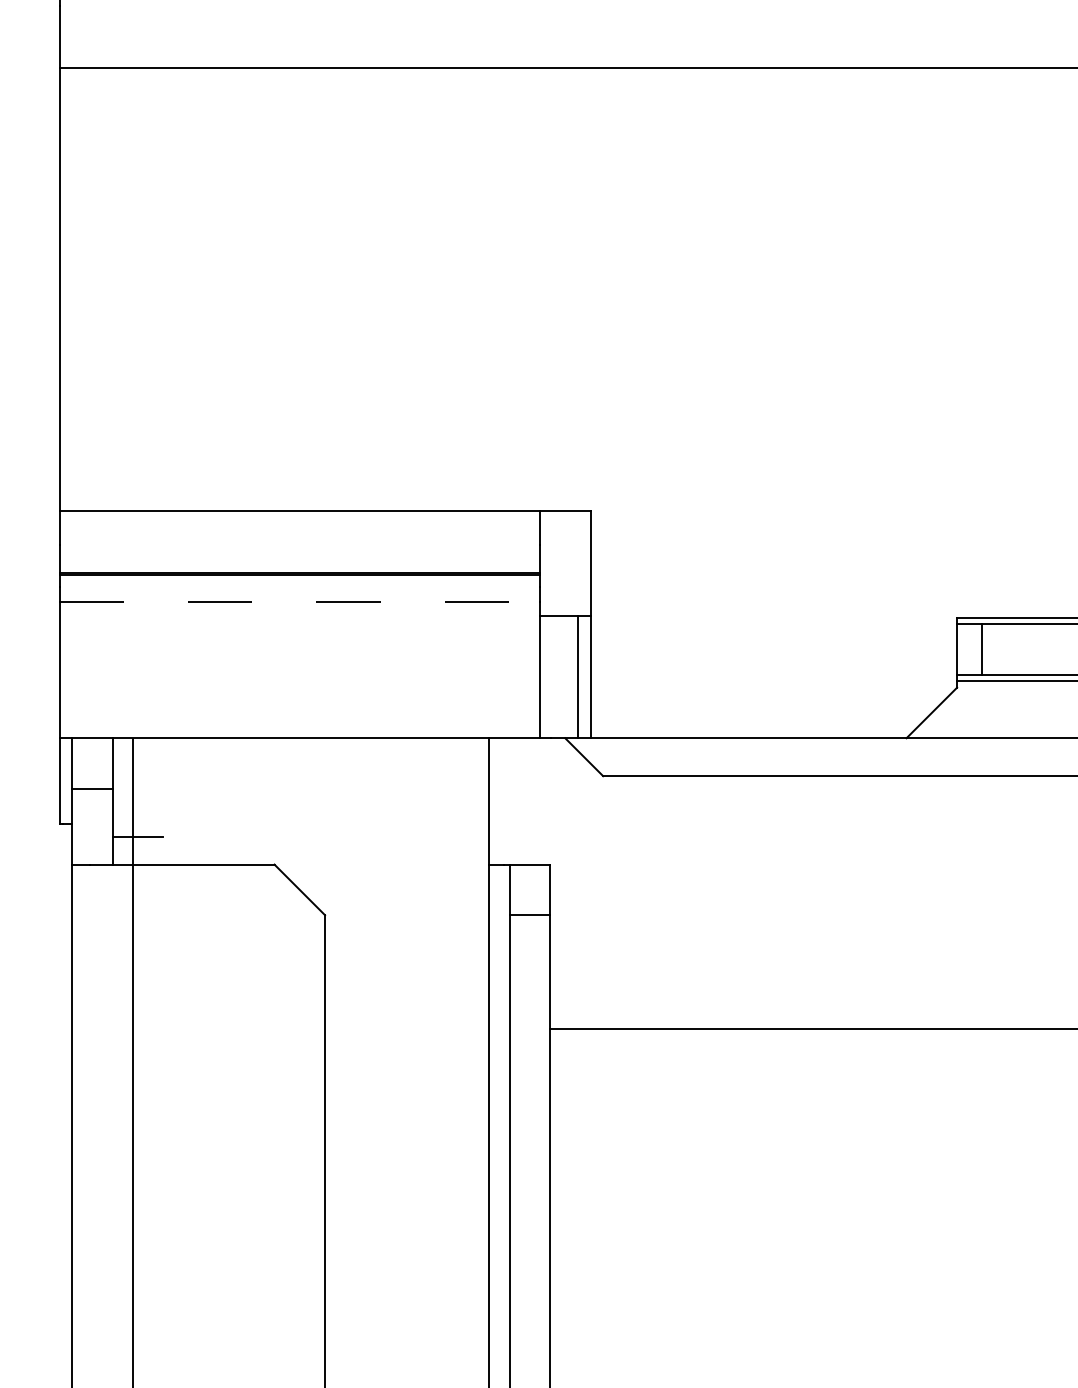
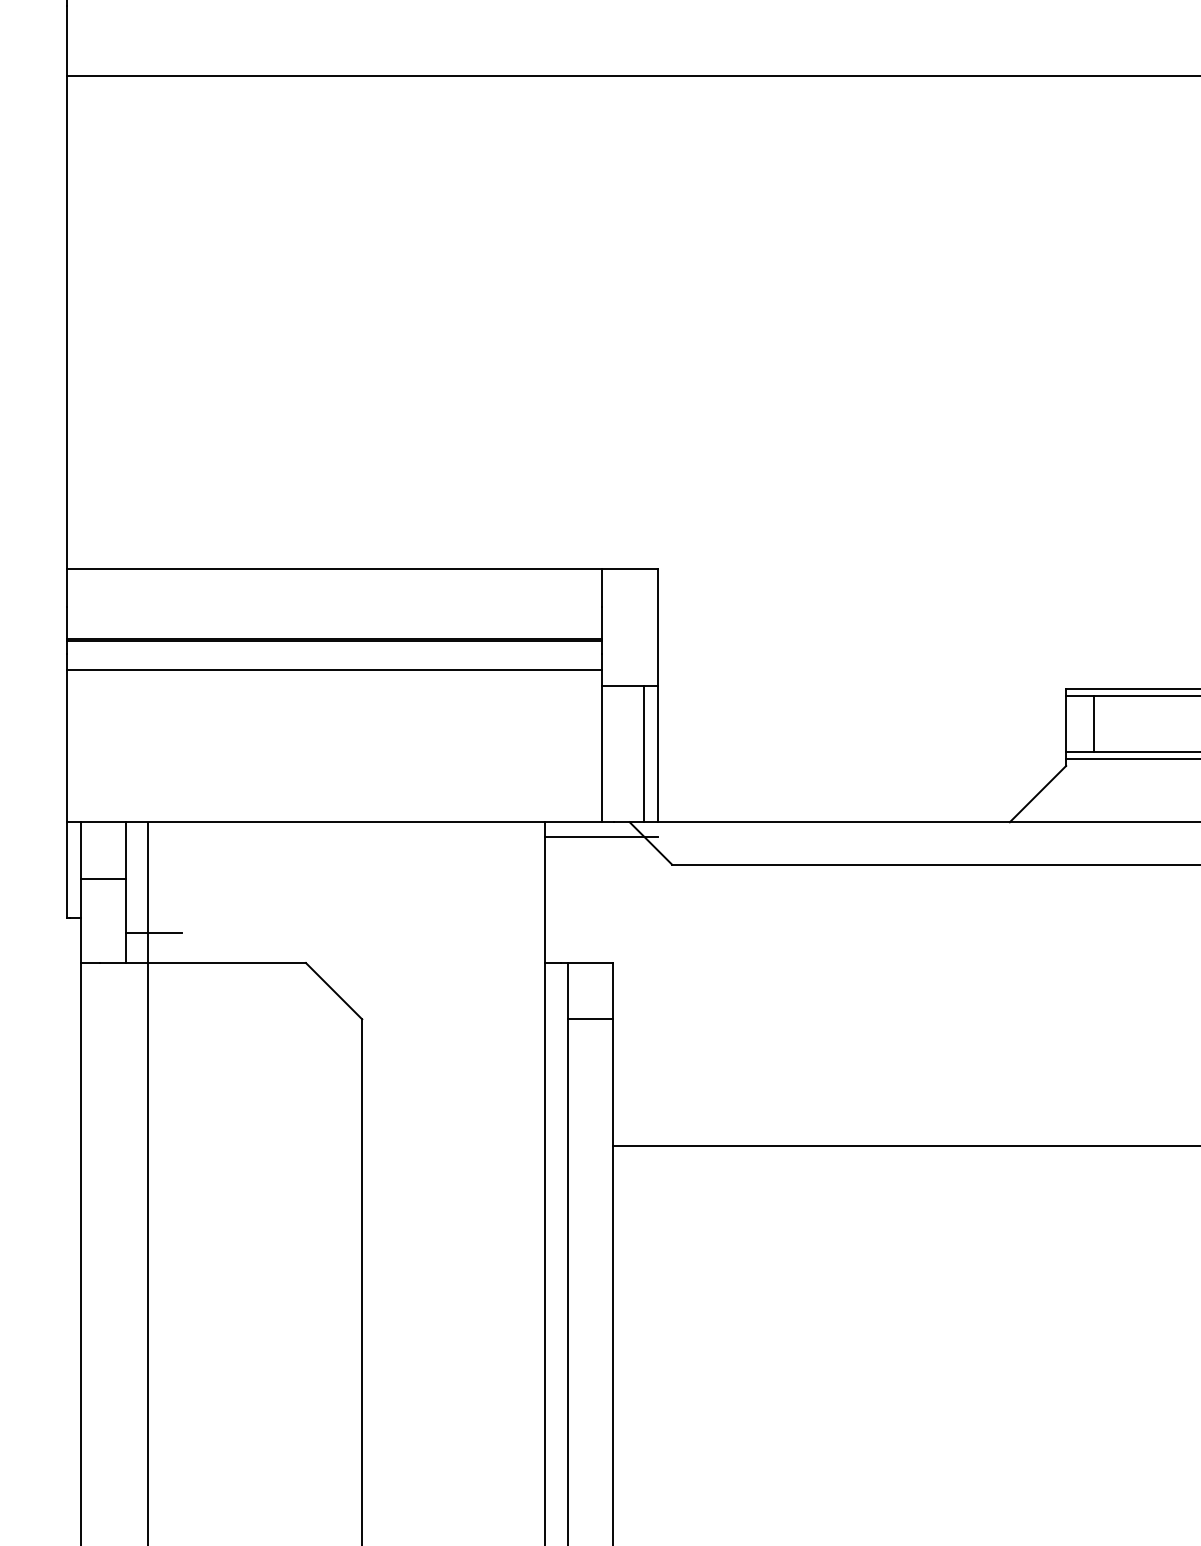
line: (300, 601) -> (334, 670), dashed -> solid
line: (539, 751) -> (601, 837), added

